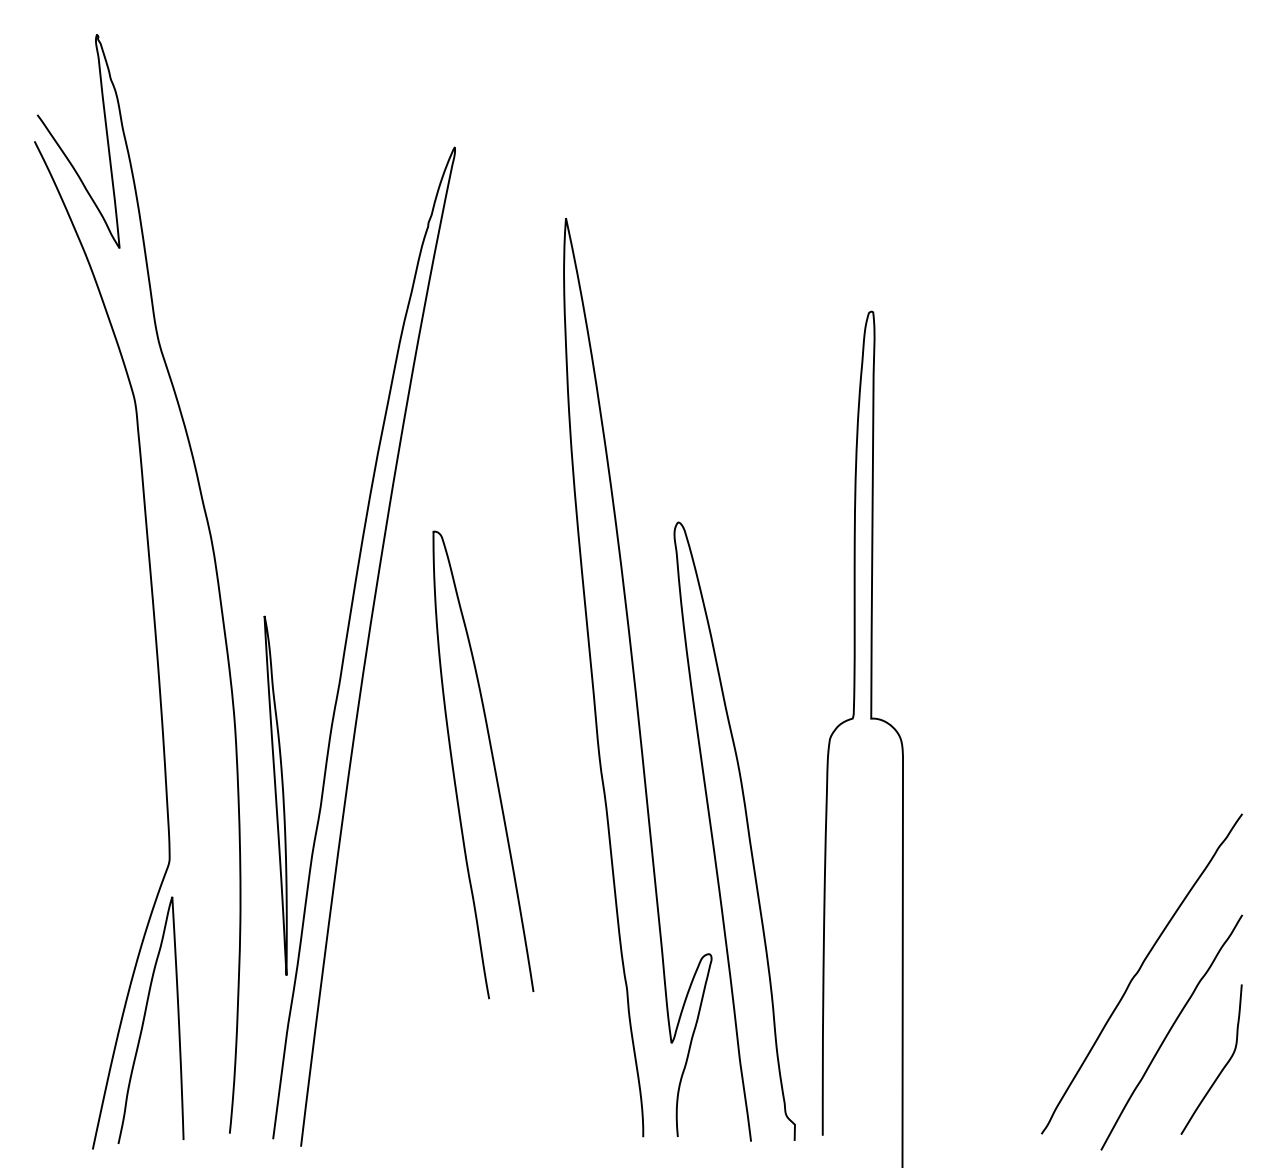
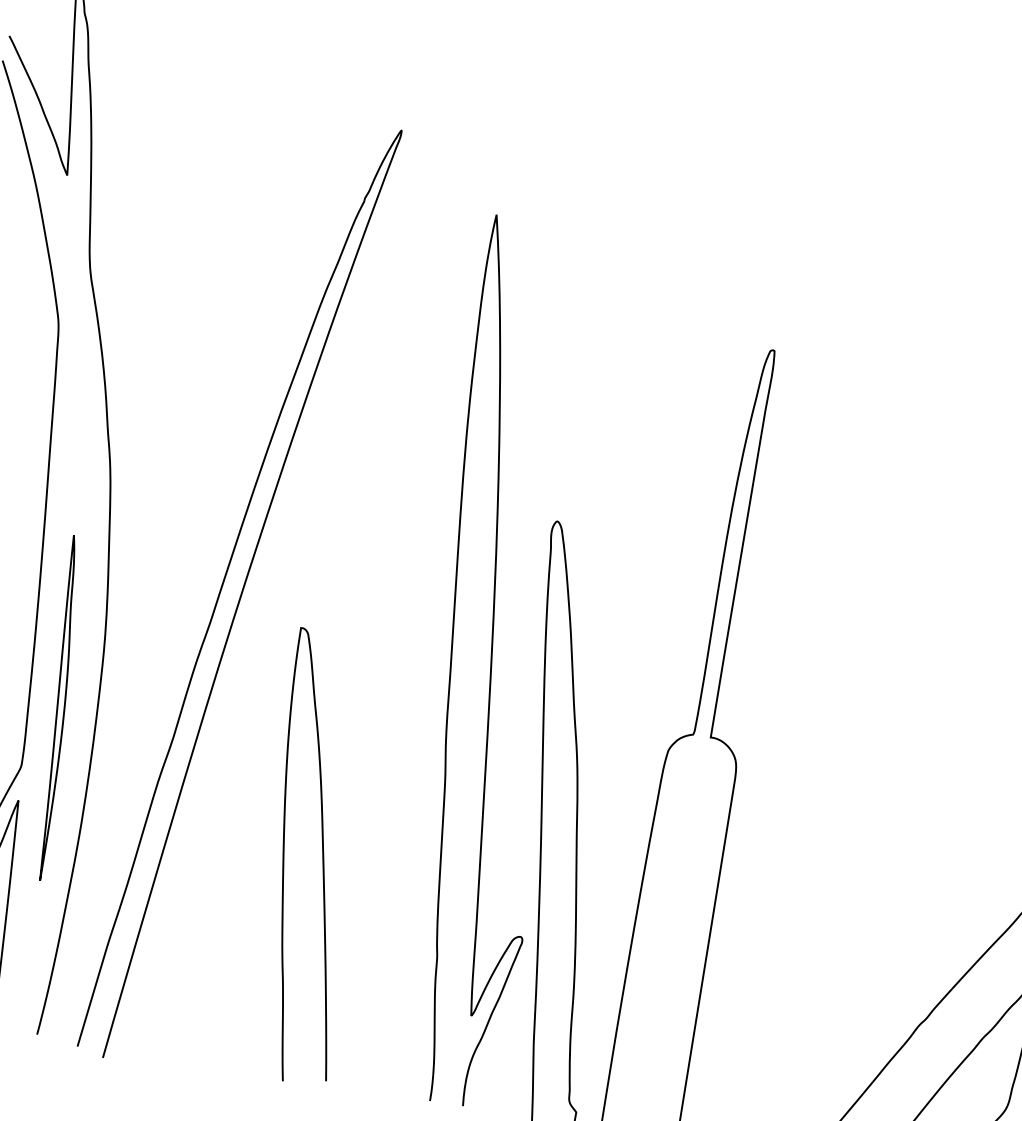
curve: (492, 762) -> (322, 856), moved
part: (275, 795) -> (56, 707), moved

